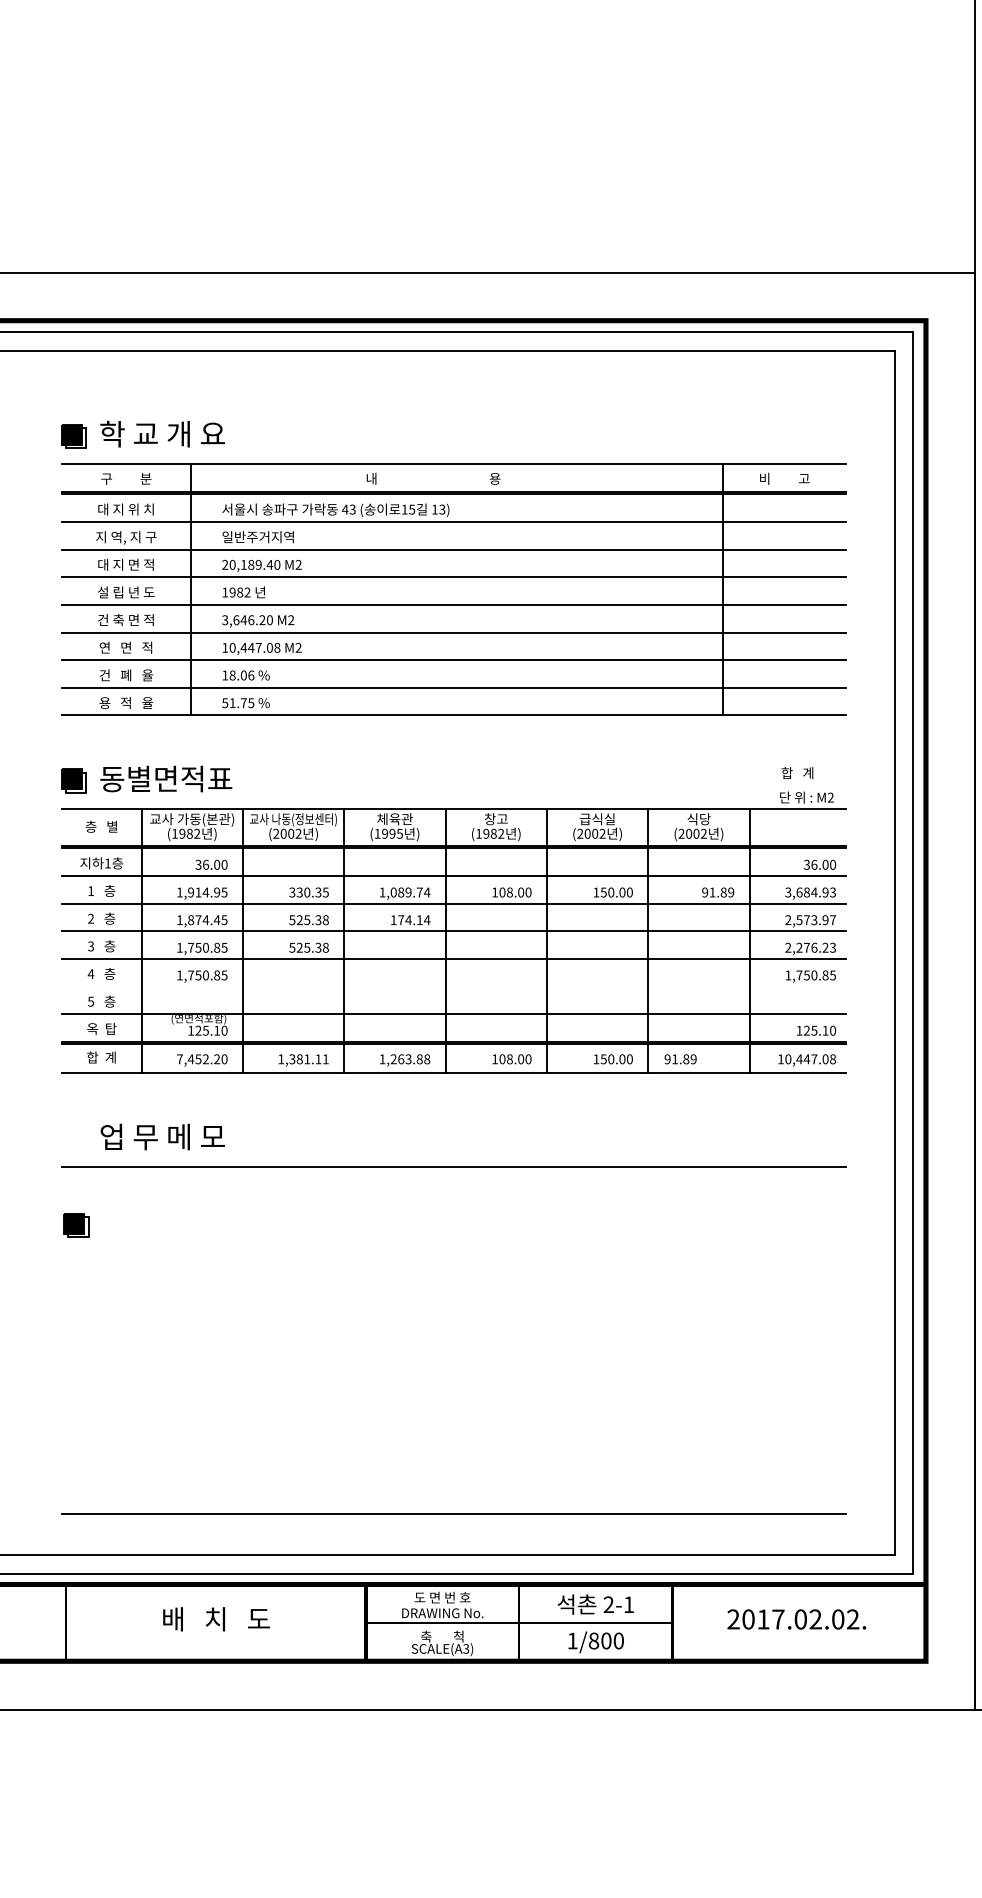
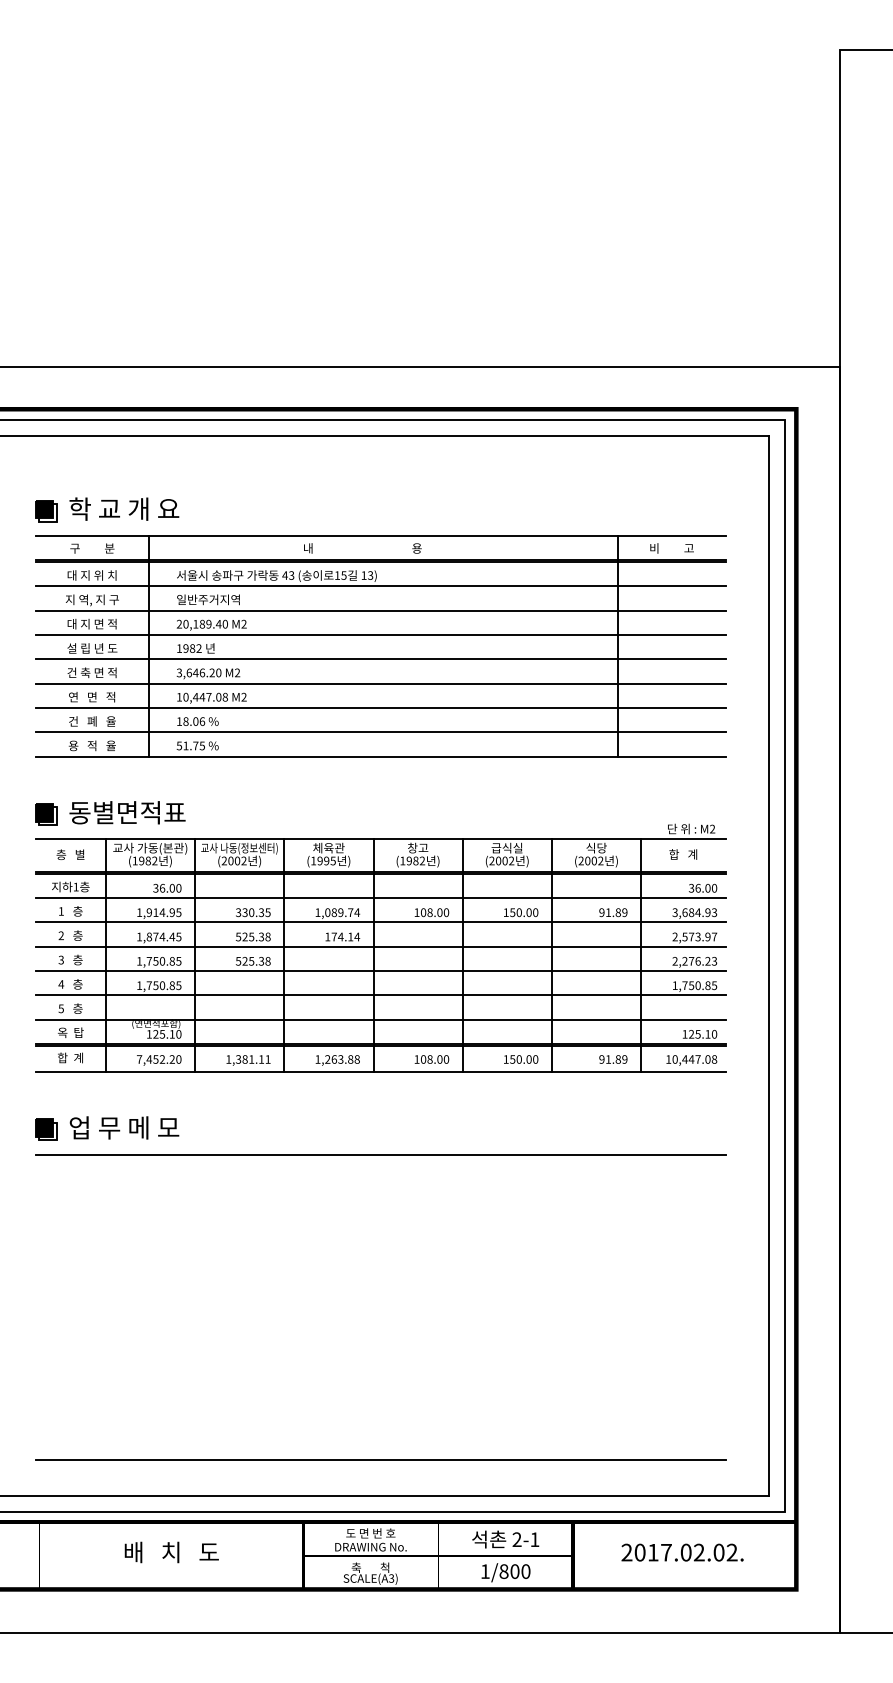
text: (797, 773) -> (683, 854), moved
line: (453, 986) -> (380, 995), added
text: (680, 1059) -> (613, 1059), moved
part: (76, 1225) -> (46, 1129), moved

